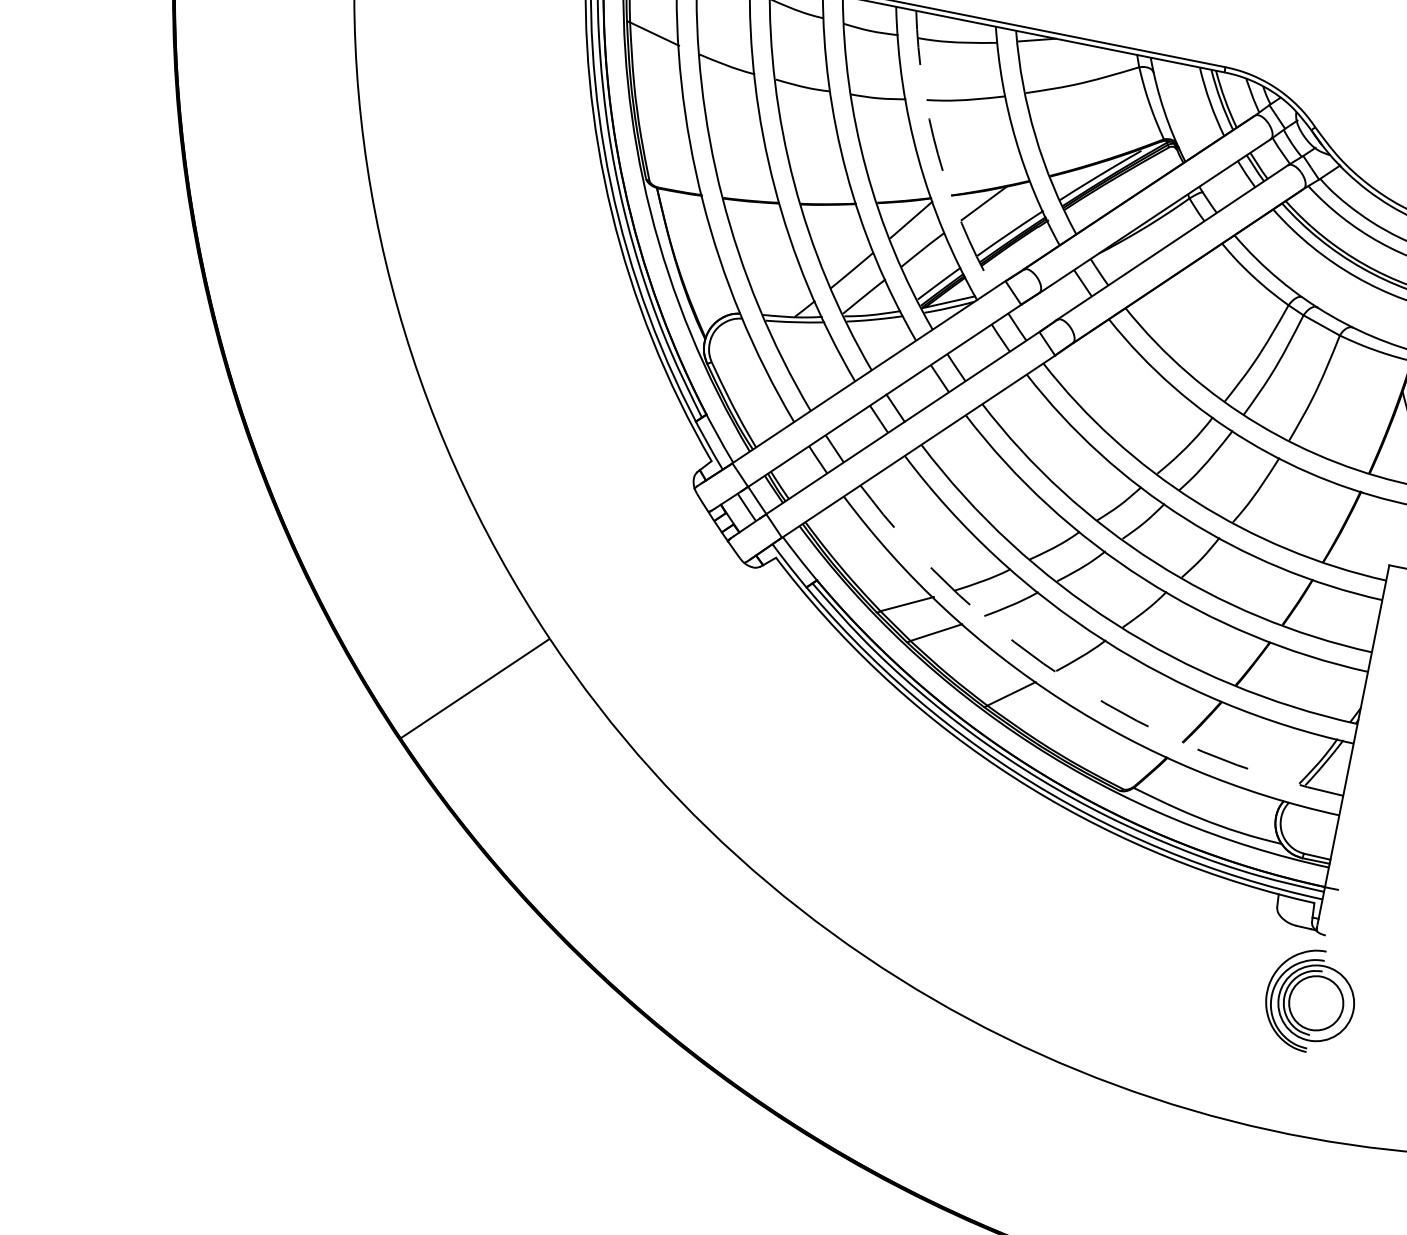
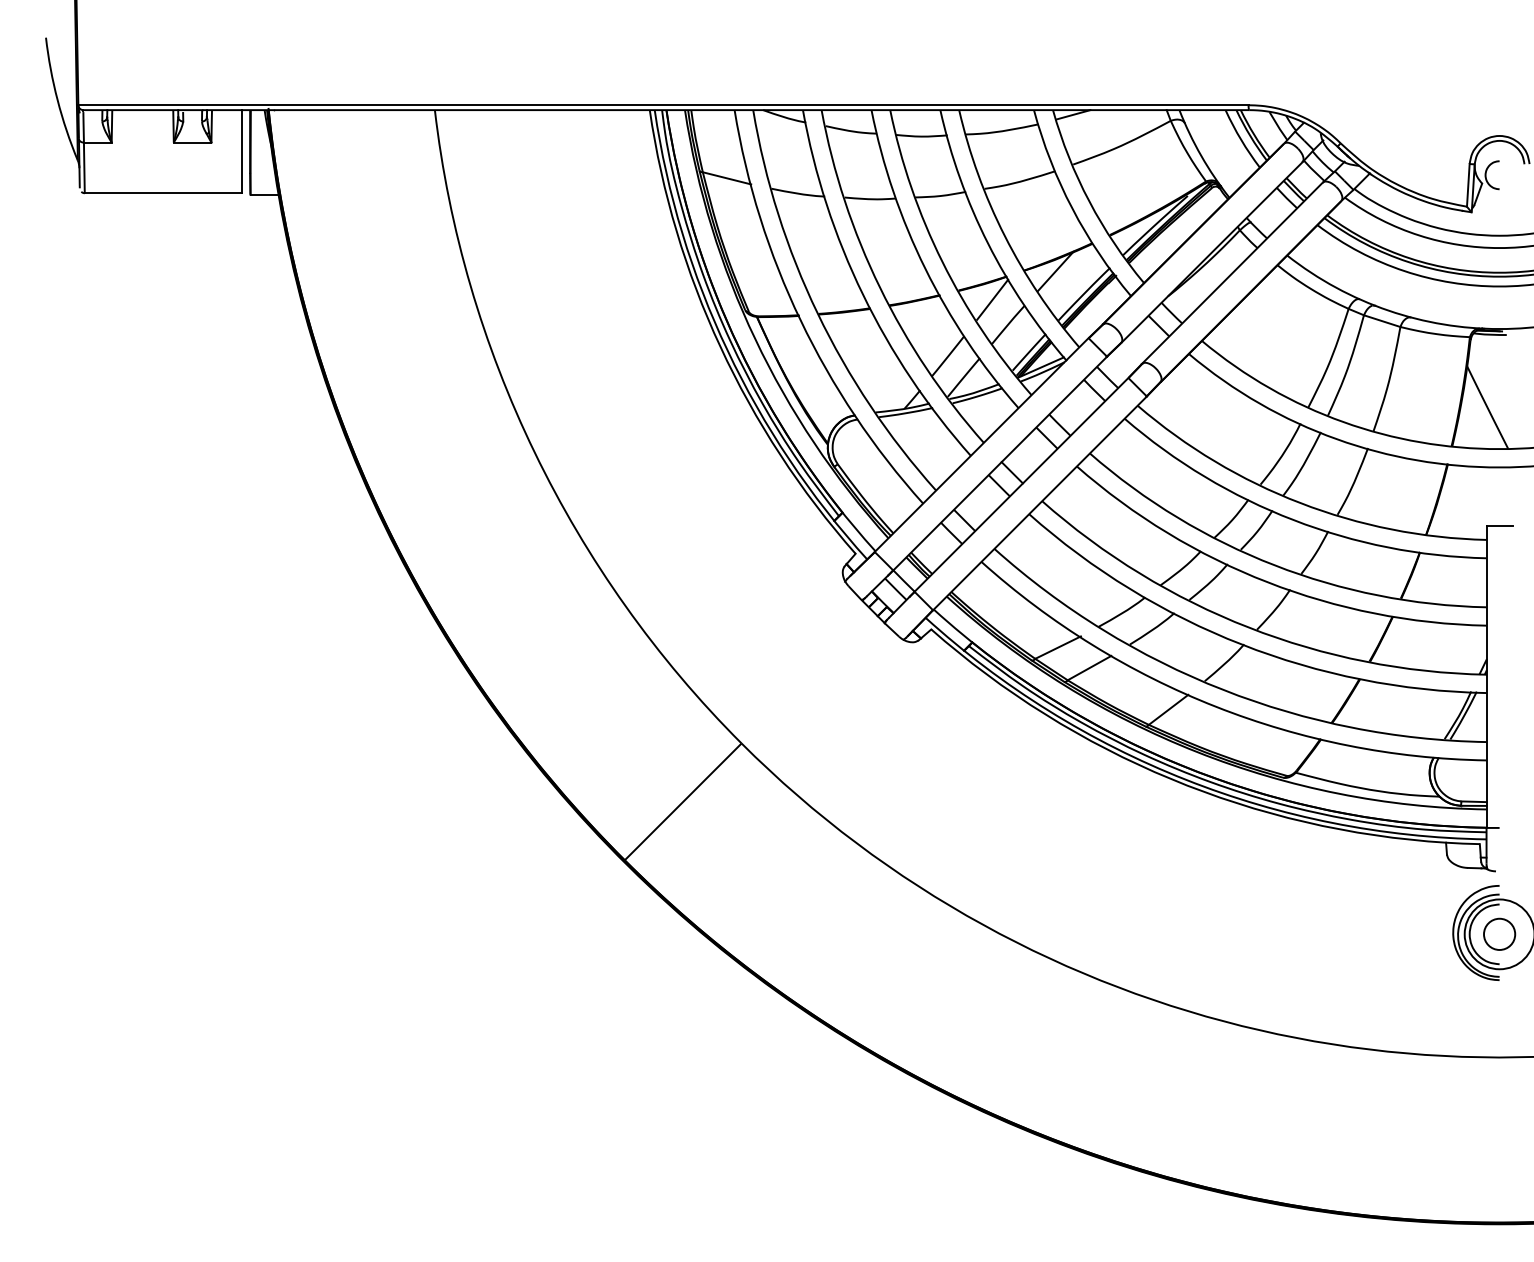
arc: (937, 155) -> (1004, 236), dashed -> solid
arc: (1074, 683) -> (1223, 689), dashed -> solid
circle: (1316, 1002) -> (1499, 933), size x0.62

